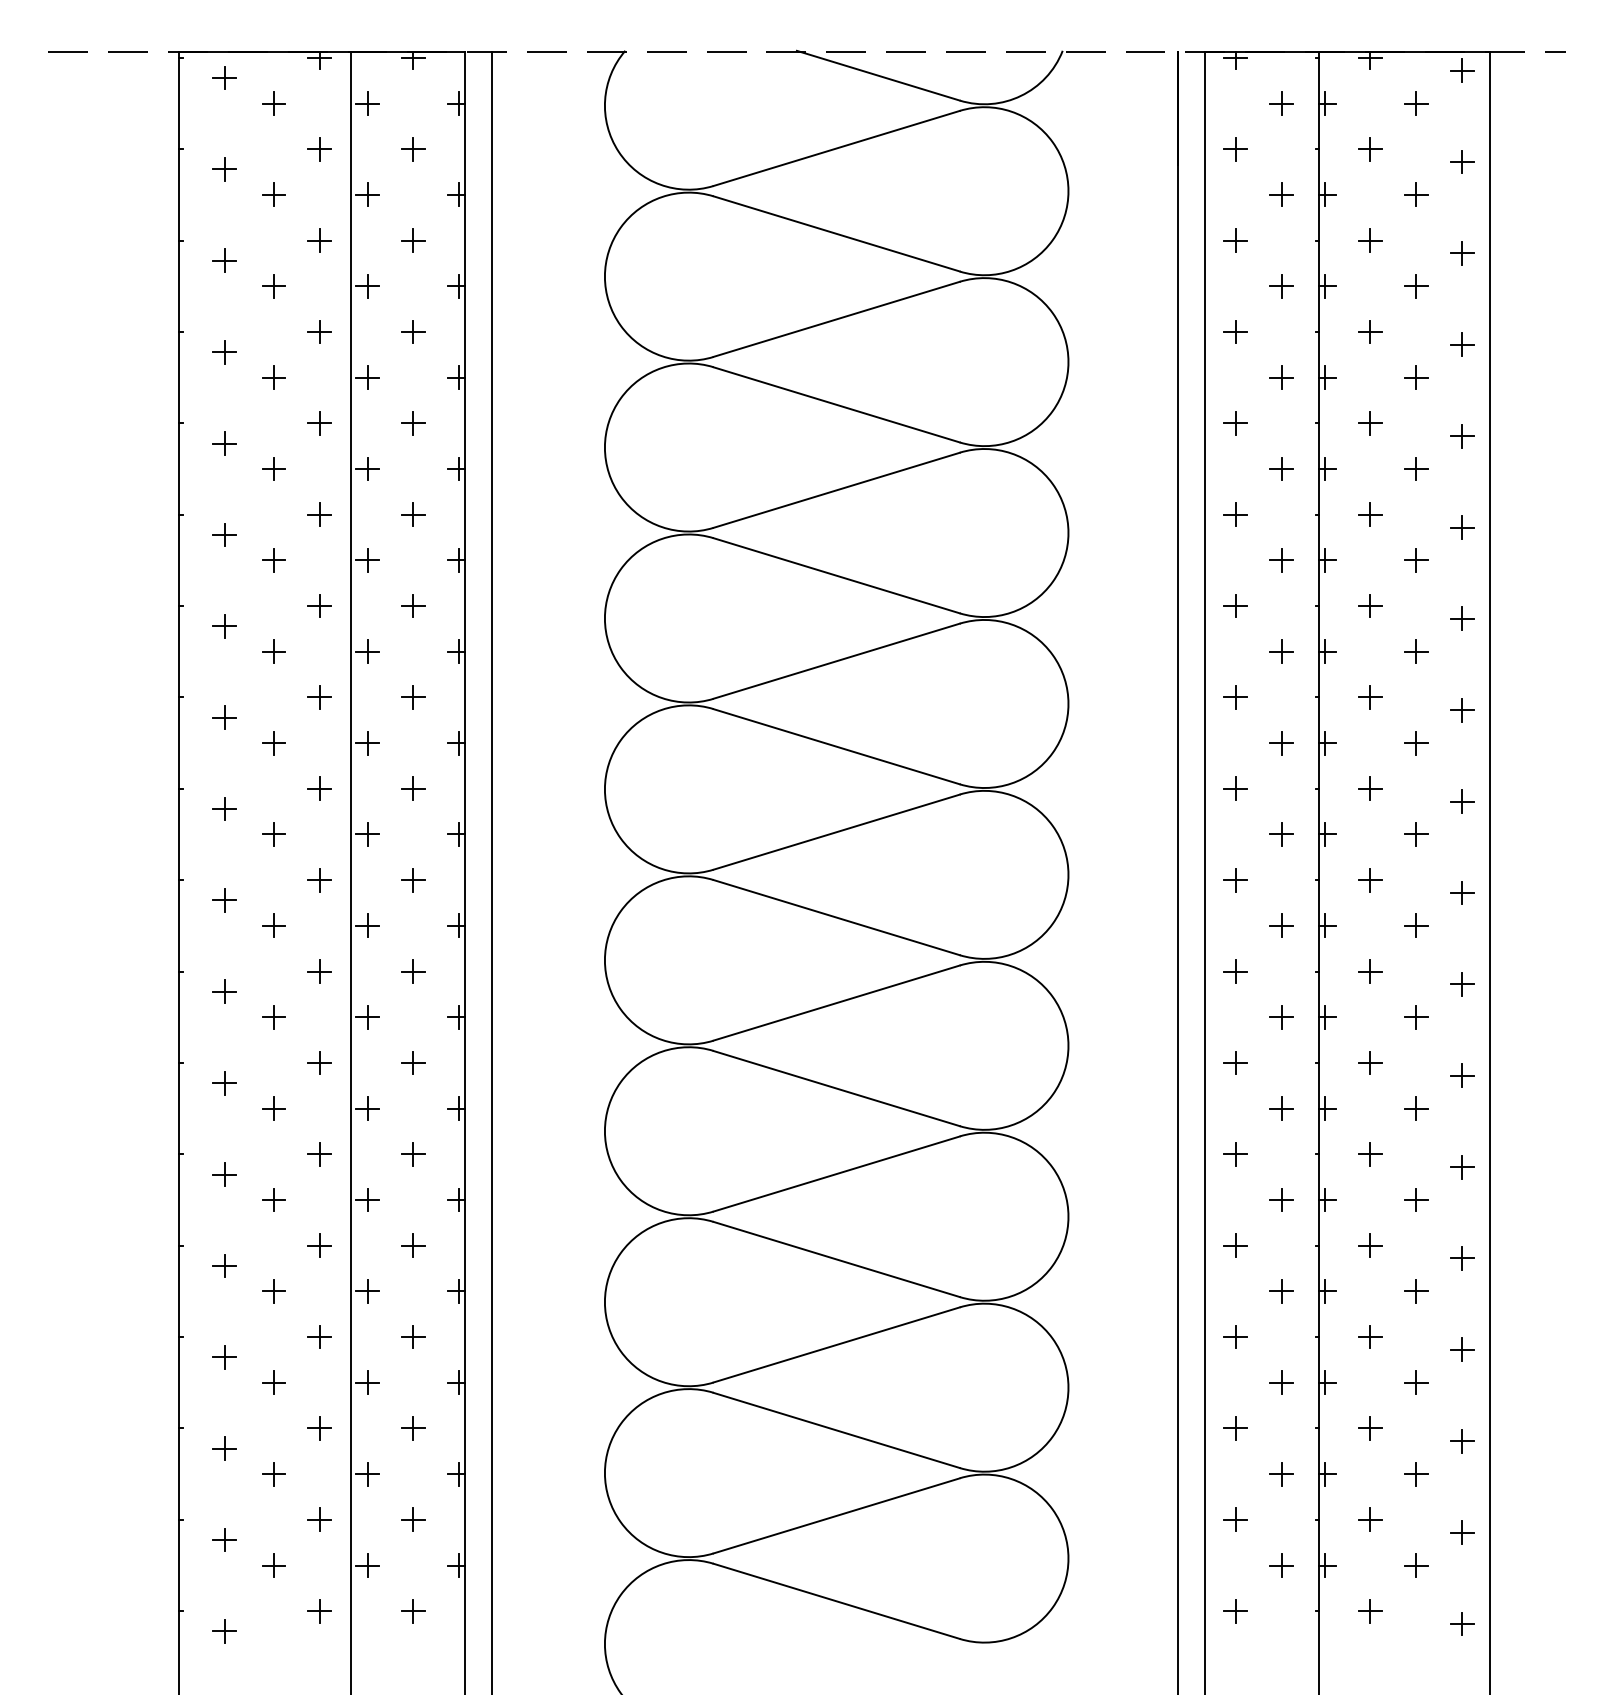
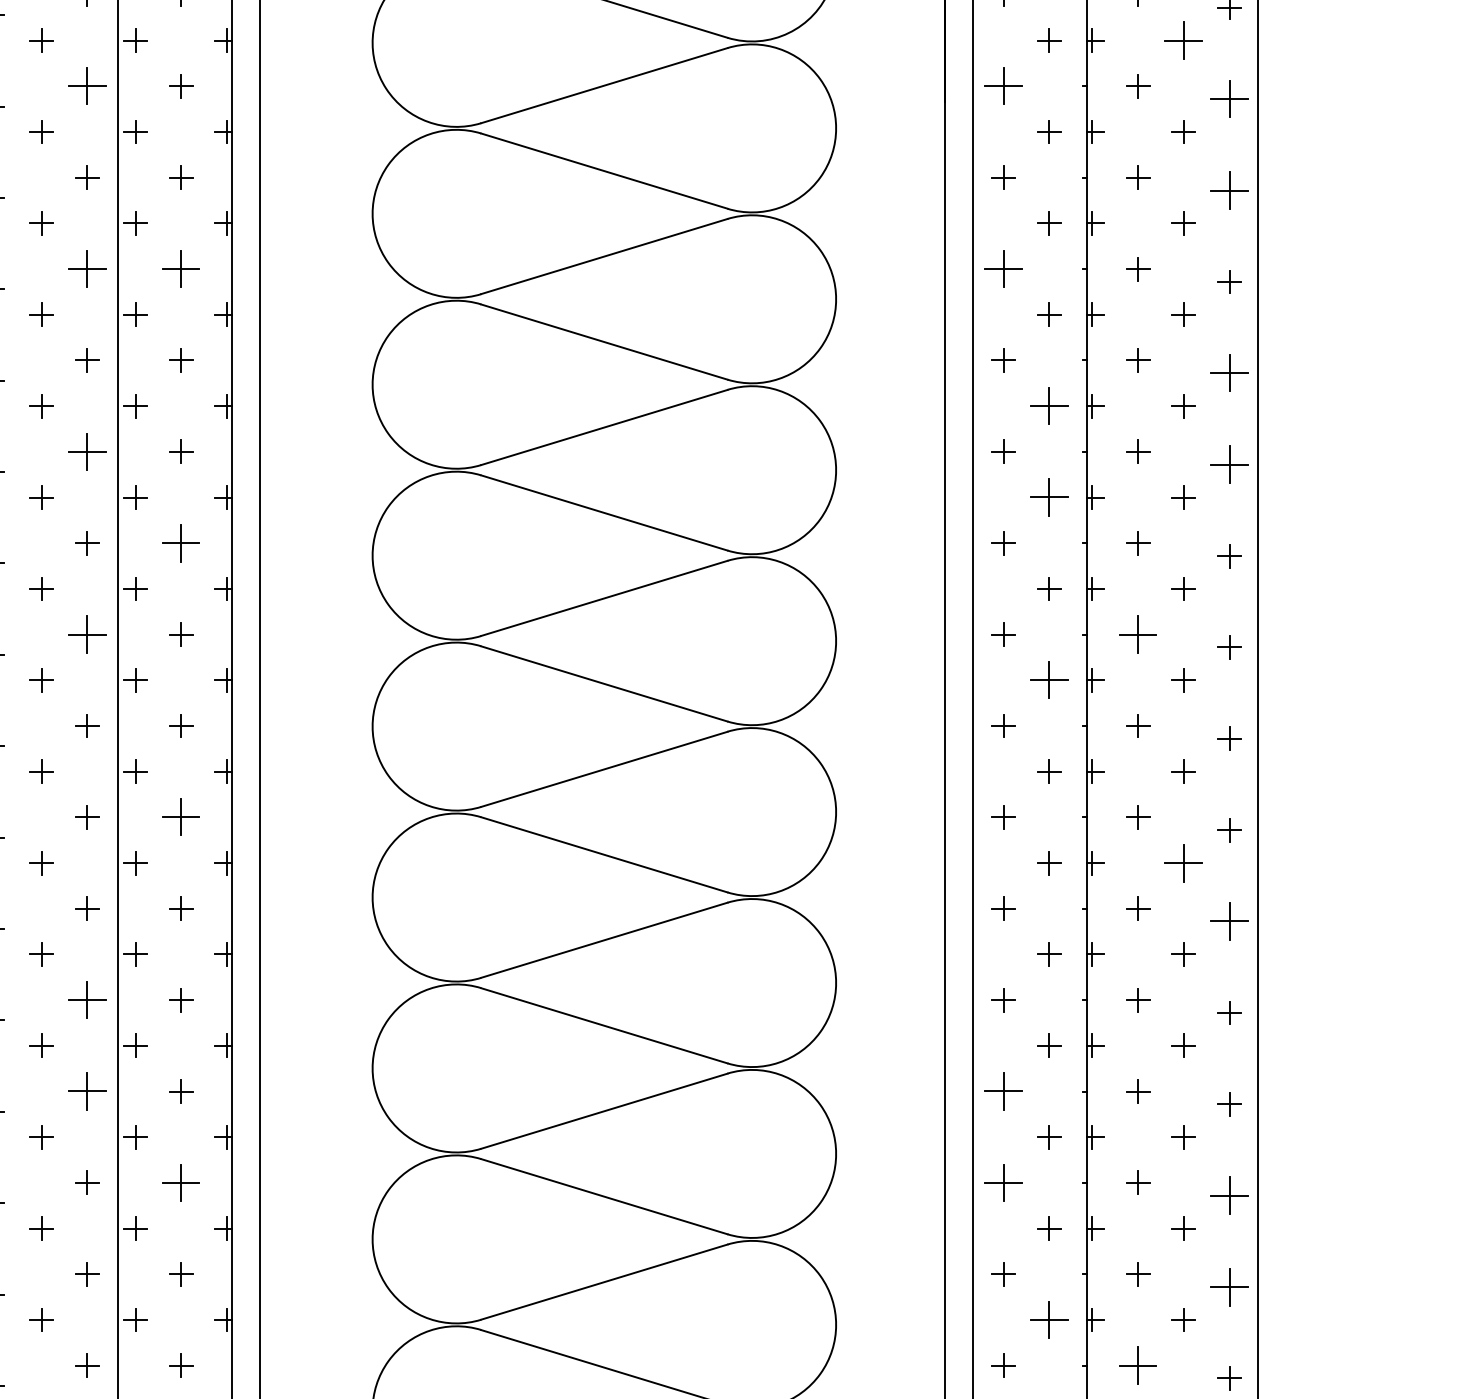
part: (1416, 103) -> (1184, 40), size x1.6
part: (319, 149) -> (87, 86), size x1.6
part: (1235, 149) -> (1003, 86), size x1.6
part: (1462, 161) -> (1230, 98), size x1.6
part: (1462, 253) -> (1230, 190), size x1.6
part: (319, 331) -> (87, 268), size x1.6
part: (413, 331) -> (181, 268), size x1.6
part: (1235, 331) -> (1003, 268), size x1.6
part: (1462, 436) -> (1230, 373), size x1.6
part: (1281, 468) -> (1049, 405), size x1.6
part: (319, 514) -> (87, 451), size x1.6
part: (1462, 527) -> (1230, 464), size x1.6
part: (1281, 560) -> (1049, 497), size x1.6
part: (413, 605) -> (181, 542), size x1.6
part: (319, 697) -> (87, 634), size x1.6
part: (1370, 697) -> (1138, 634), size x1.6
part: (1281, 743) -> (1049, 680), size x1.6
part: (413, 880) -> (181, 817), size x1.6
part: (1416, 925) -> (1184, 862), size x1.6
part: (1462, 984) -> (1230, 921), size x1.6
part: (319, 1062) -> (87, 999), size x1.6
part: (319, 1154) -> (87, 1091), size x1.6
part: (1235, 1154) -> (1003, 1091), size x1.6
part: (413, 1245) -> (181, 1182), size x1.6
part: (1235, 1245) -> (1003, 1182), size x1.6
part: (1462, 1258) -> (1230, 1195), size x1.6
part: (1462, 1349) -> (1230, 1286), size x1.6
part: (1281, 1382) -> (1049, 1319), size x1.6
part: (1370, 1428) -> (1138, 1365), size x1.6

